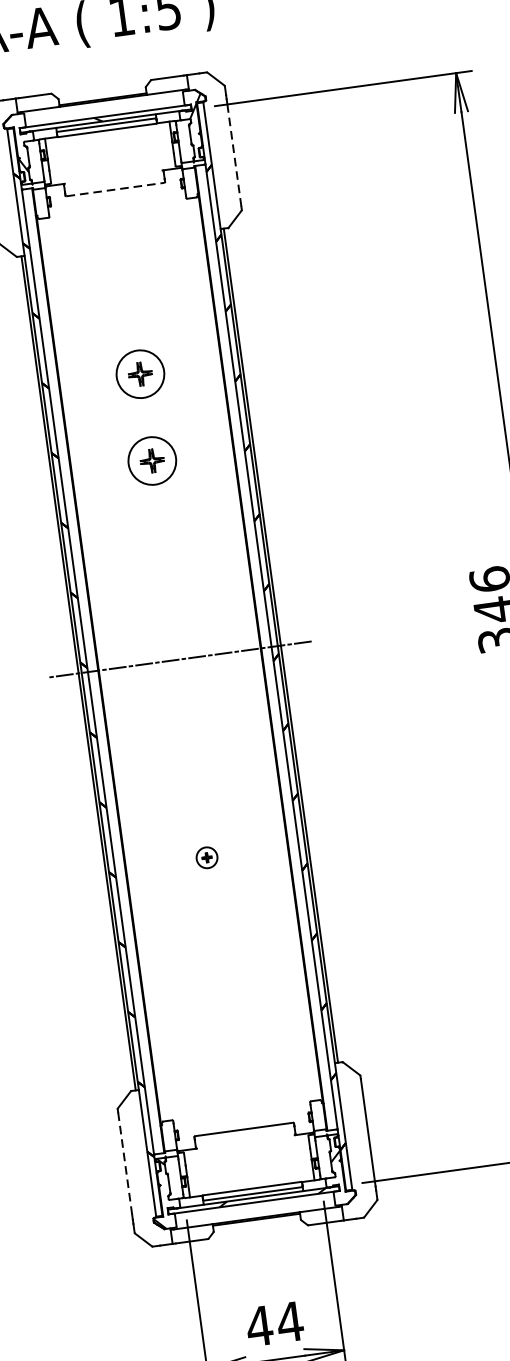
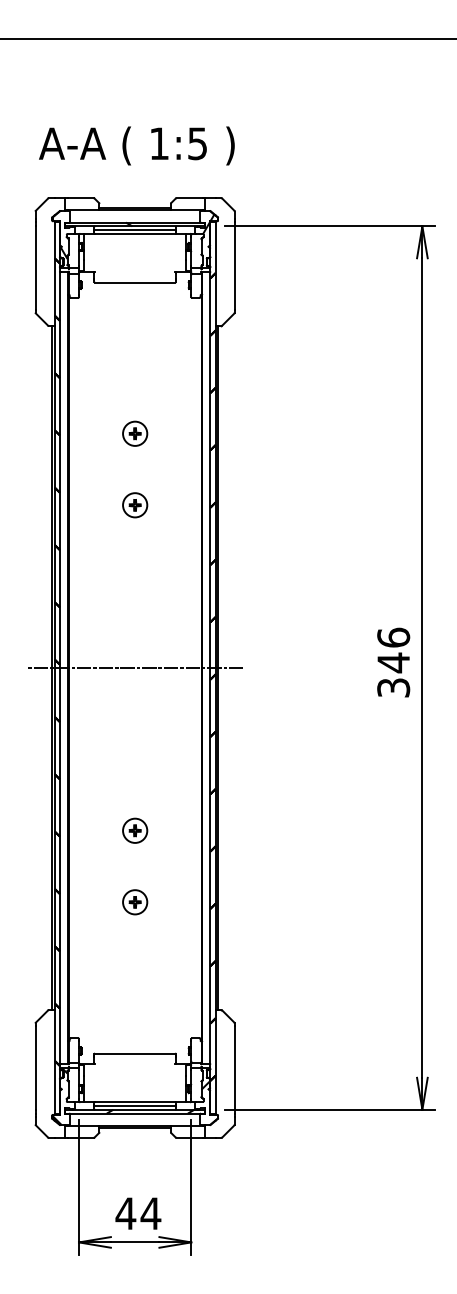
line: (233, 154) -> (234, 267), dashed -> solid
line: (115, 189) -> (135, 282), dashed -> solid
part: (141, 373) -> (135, 433), size x0.62
part: (153, 461) -> (135, 505), size x0.62
part: (207, 857) -> (135, 830), size x1.43
part: (219, 945) -> (135, 902), added
line: (125, 1164) -> (35, 1068), dashed -> solid

